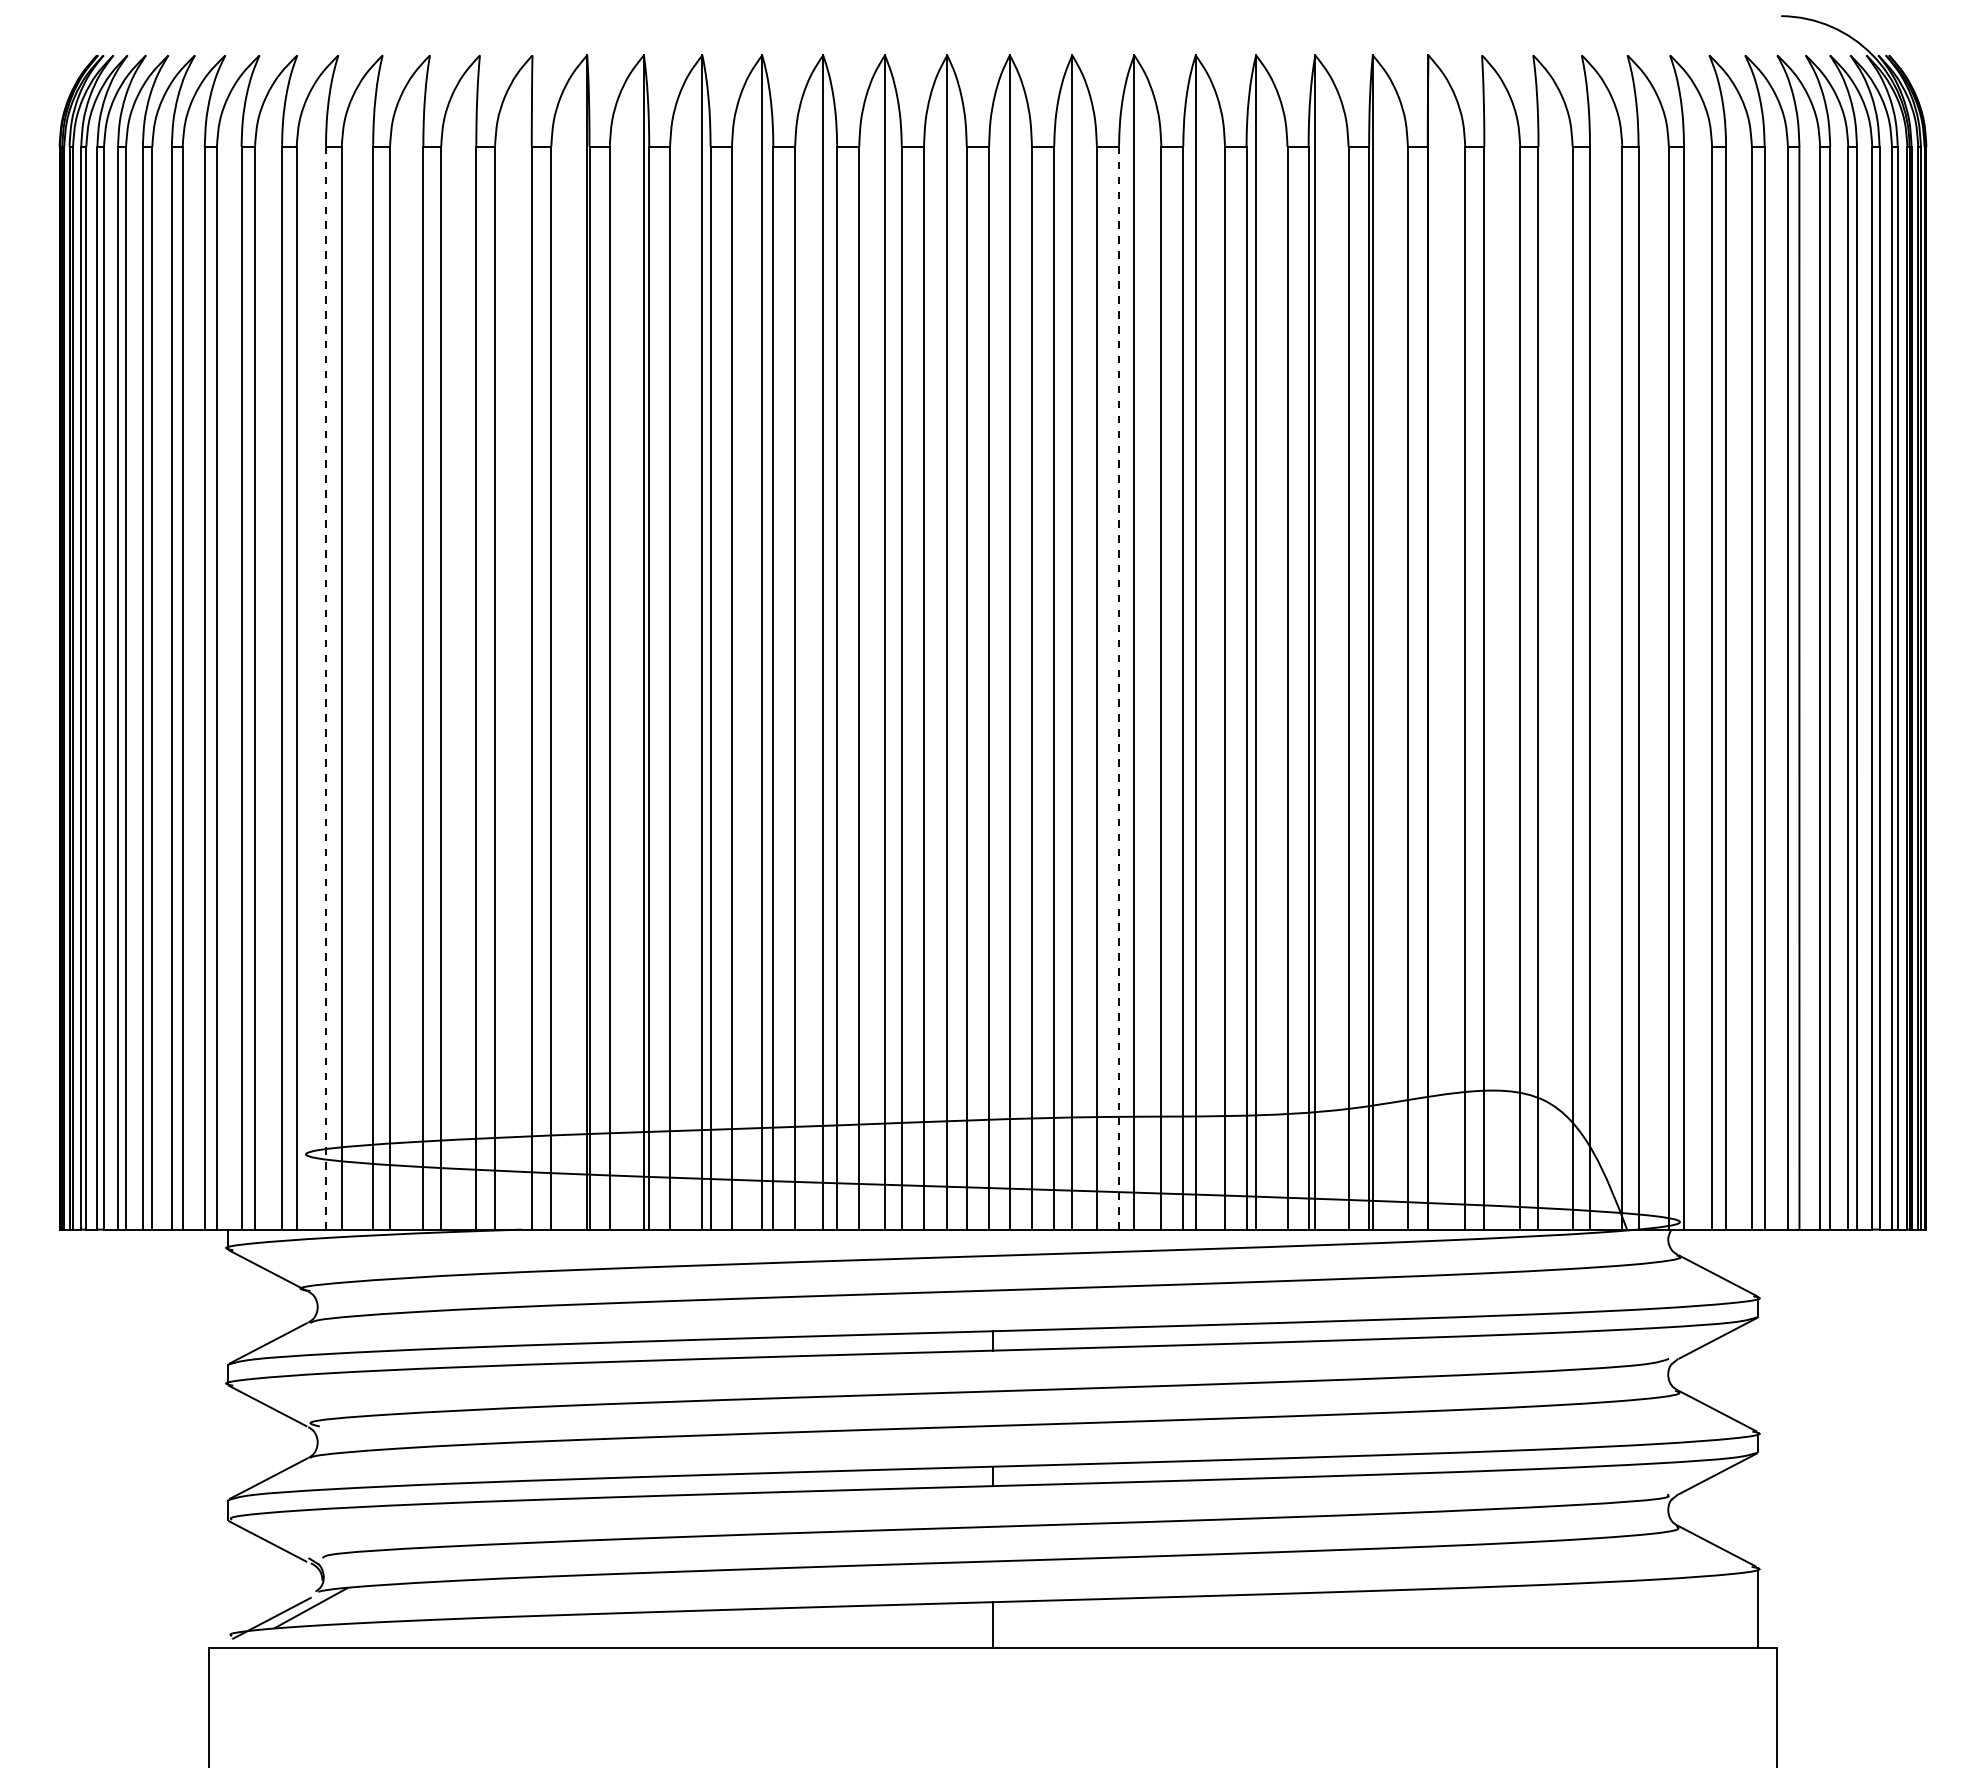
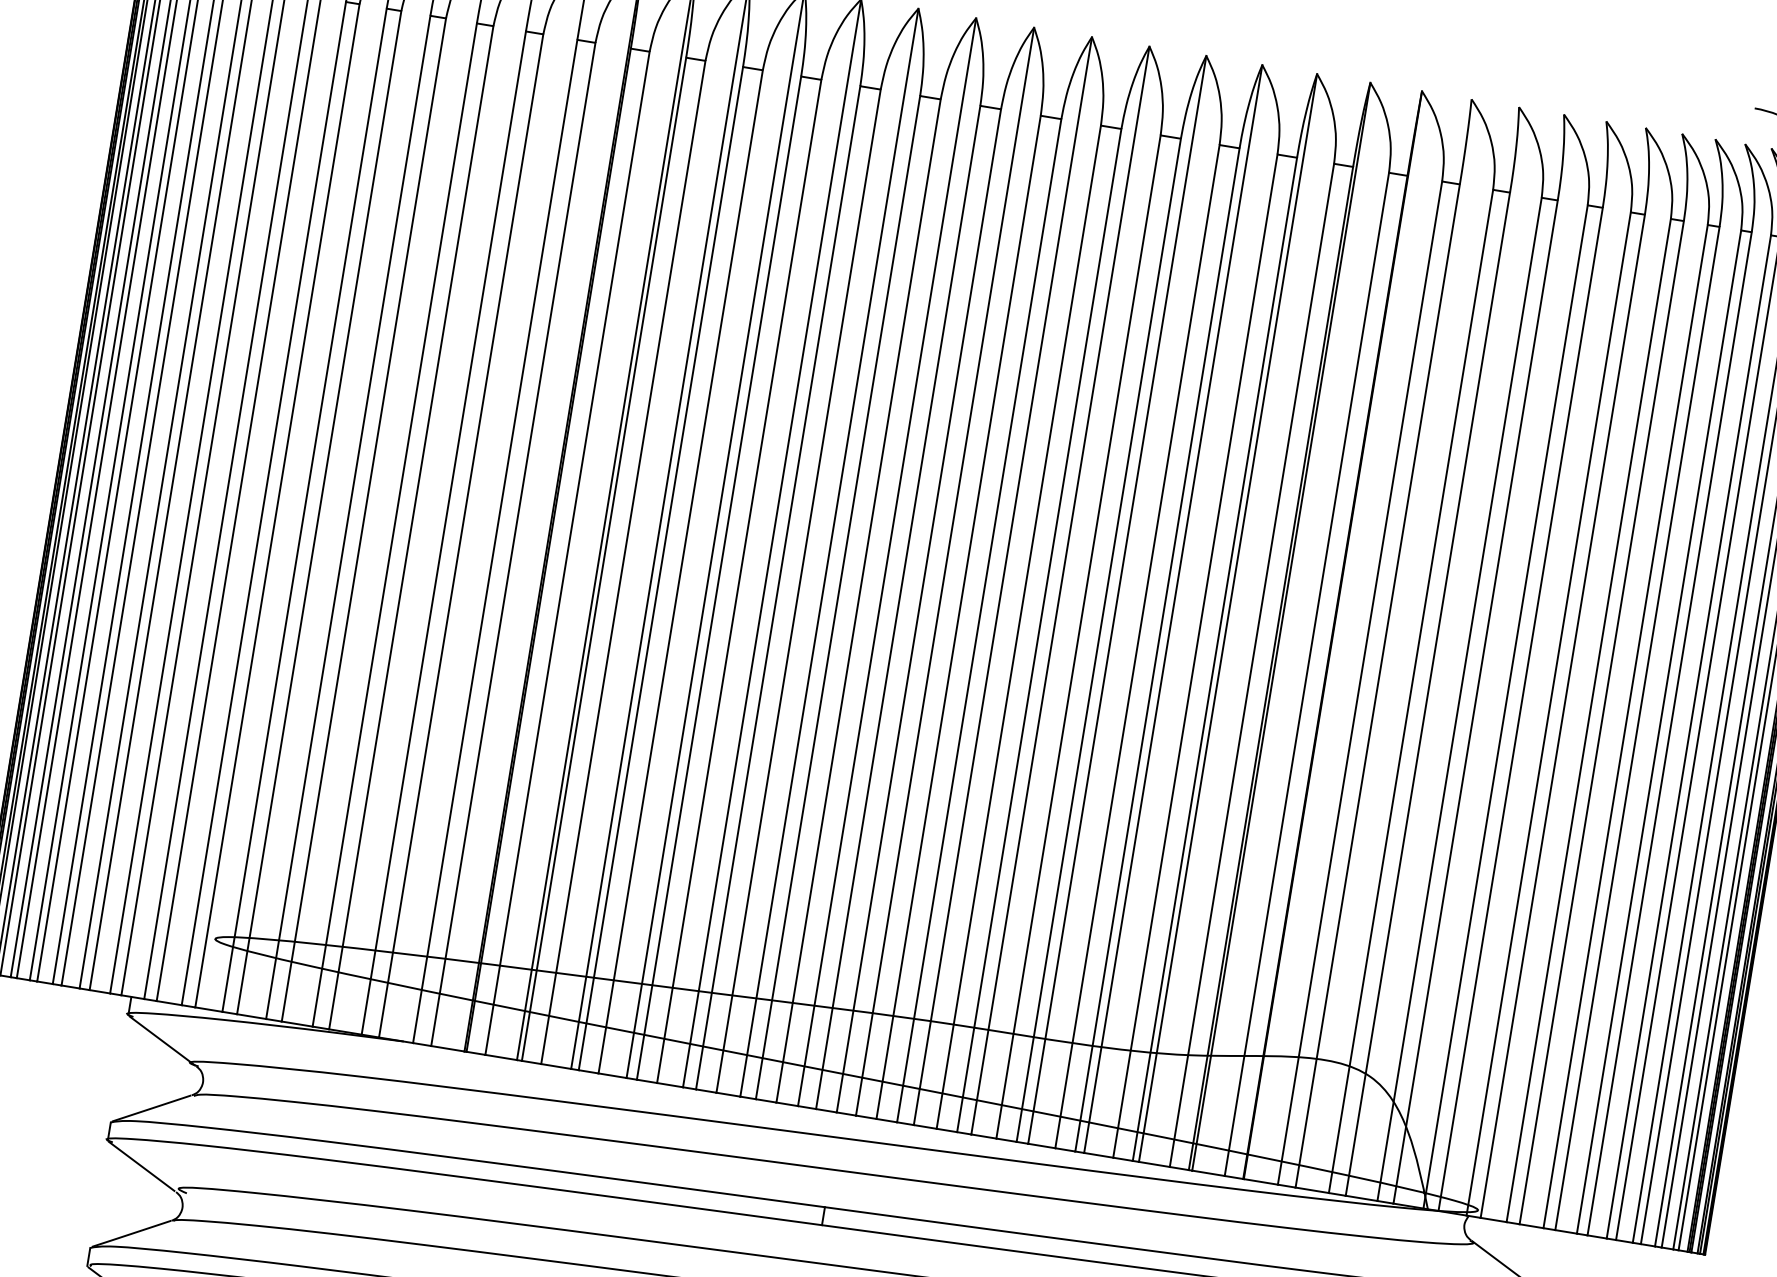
line: (325, 688) -> (304, 510), dashed -> solid
line: (1119, 688) -> (1039, 630), dashed -> solid

